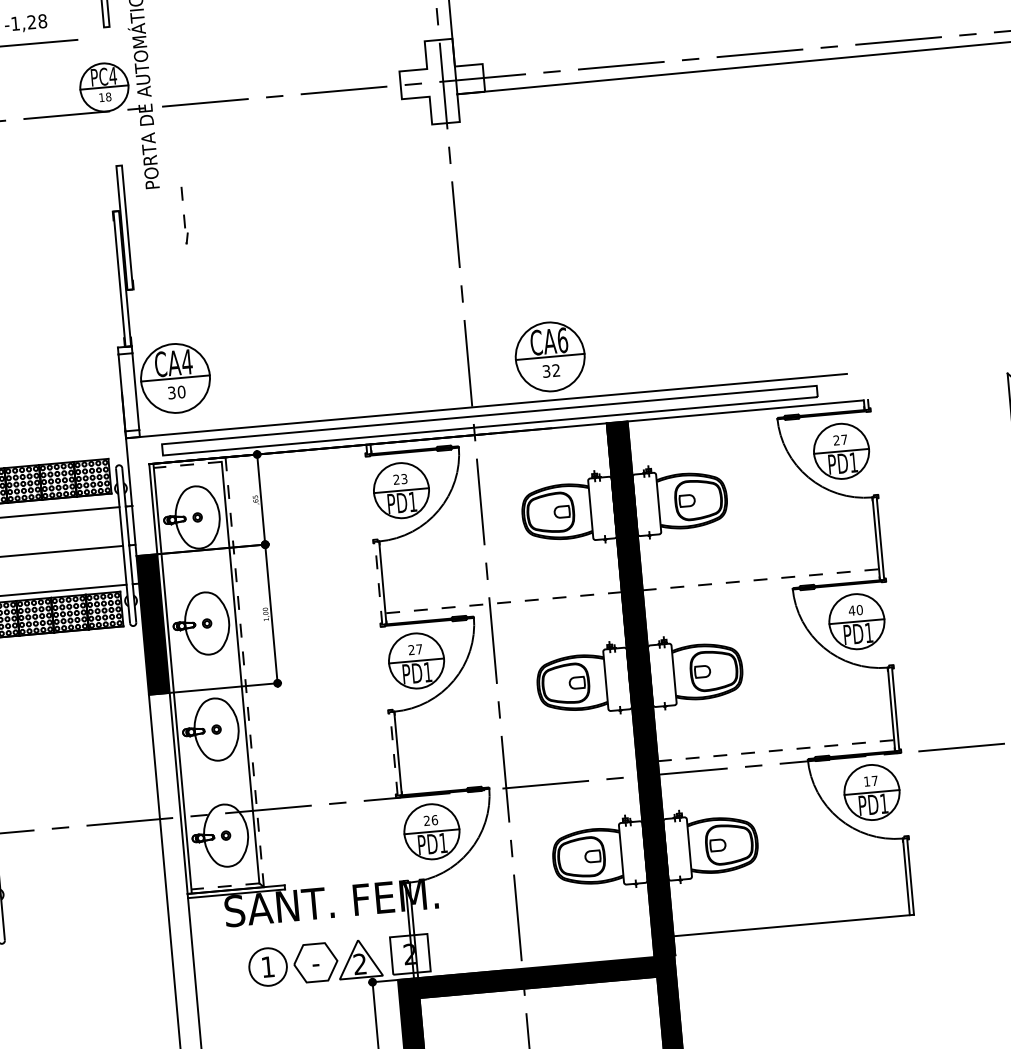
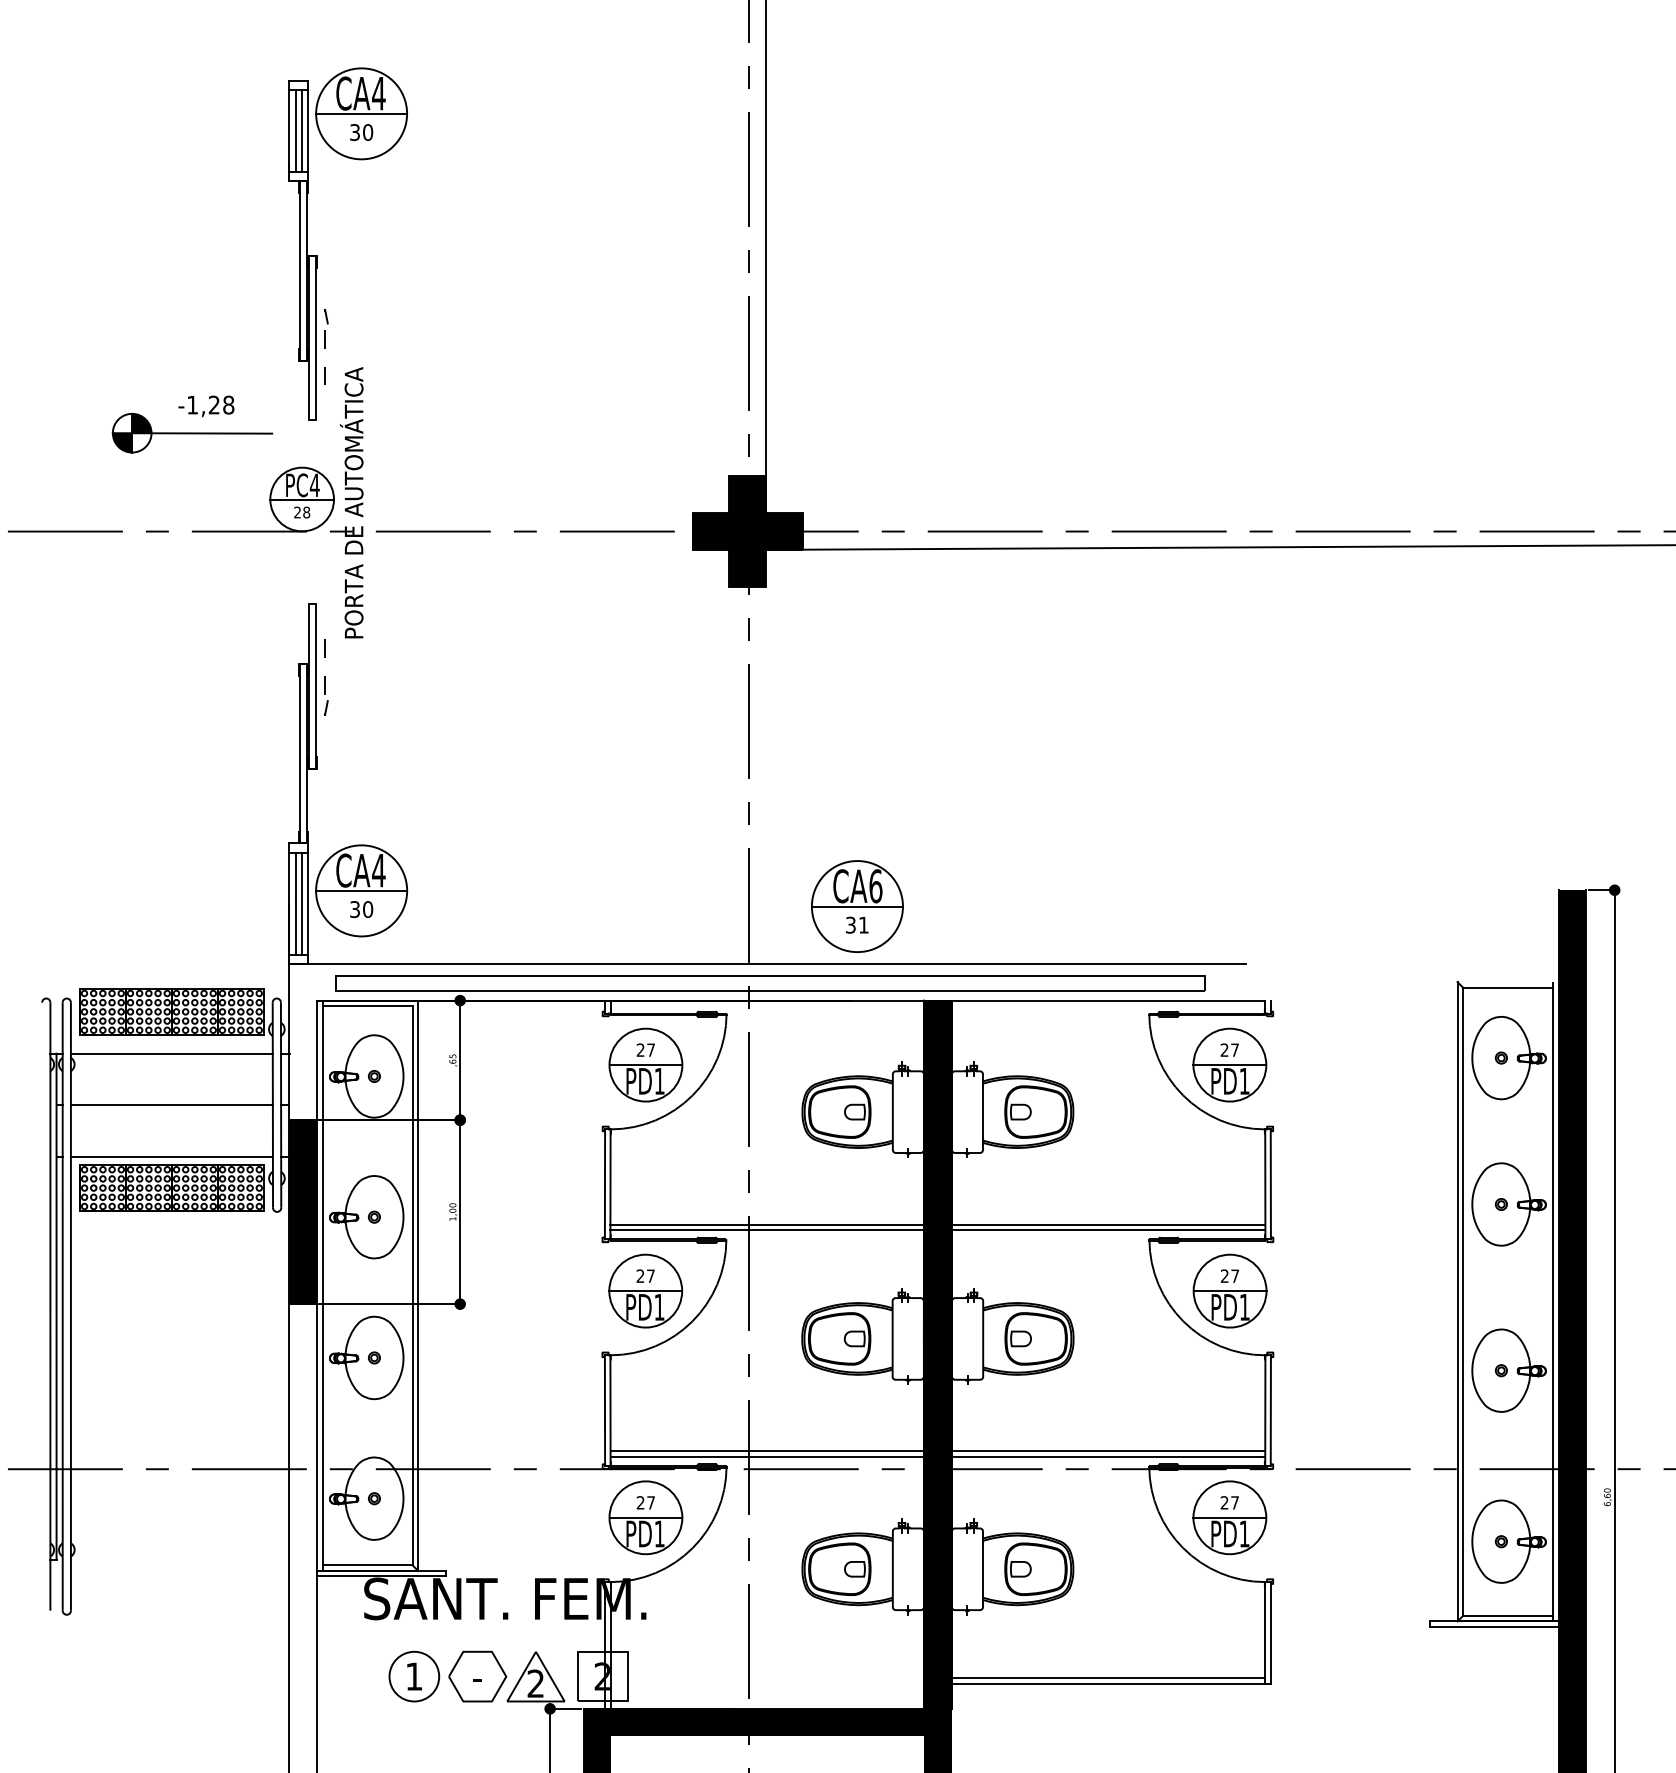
fill: (442, 81) -> (747, 531), added
text: (101, 97) -> (297, 512), 18 -> 28
line: (184, 215) -> (325, 677), moved
text: (556, 370) -> (863, 924), 32 -> 31
line: (127, 392) -> (296, 903), added
line: (131, 392) -> (301, 903), added
line: (187, 465) -> (367, 1006), dashed -> solid
text: (403, 478) -> (650, 1049), 23 -> 27
line: (760, 579) -> (1108, 1224), dashed -> solid
line: (378, 582) -> (604, 1183), dashed -> solid
line: (761, 584) -> (1108, 1230), added
line: (503, 602) -> (767, 1224), dashed -> solid
line: (504, 607) -> (767, 1230), added
text: (855, 609) -> (1229, 1275), 40 -> 27
line: (244, 672) -> (418, 1285), dashed -> solid
line: (776, 750) -> (1108, 1451), dashed -> solid
line: (393, 753) -> (604, 1410), dashed -> solid
line: (776, 754) -> (1108, 1456), added
line: (519, 773) -> (767, 1451), added
line: (519, 777) -> (767, 1456), added
text: (866, 781) -> (1224, 1502), 17 -> 27
text: (435, 819) -> (651, 1502), 26 -> 27
line: (225, 886) -> (367, 1565), dashed -> solid
line: (791, 921) -> (1108, 1678), added

